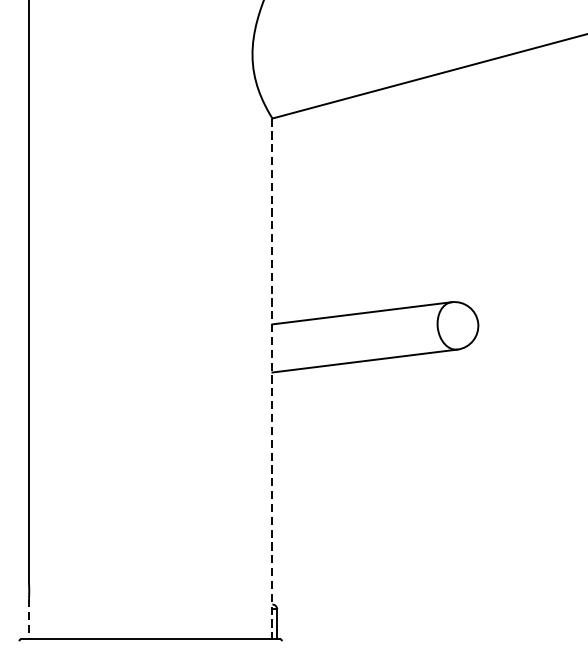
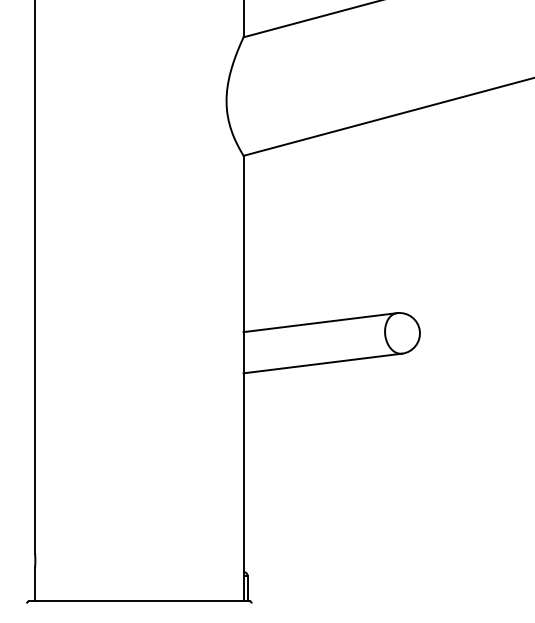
line: (272, 378) -> (243, 378), dashed -> solid
line: (29, 619) -> (35, 584), dashed -> solid

